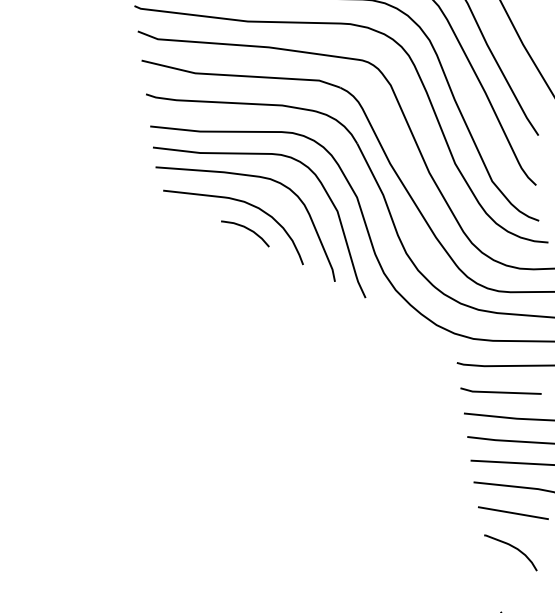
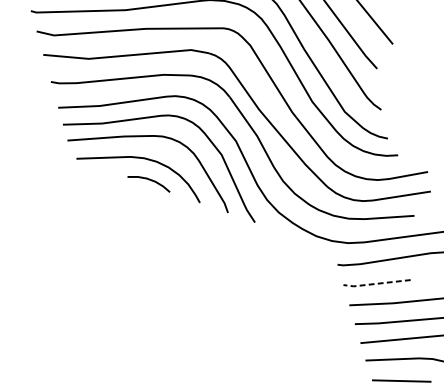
line: (500, 392) -> (376, 283), solid -> dashed

